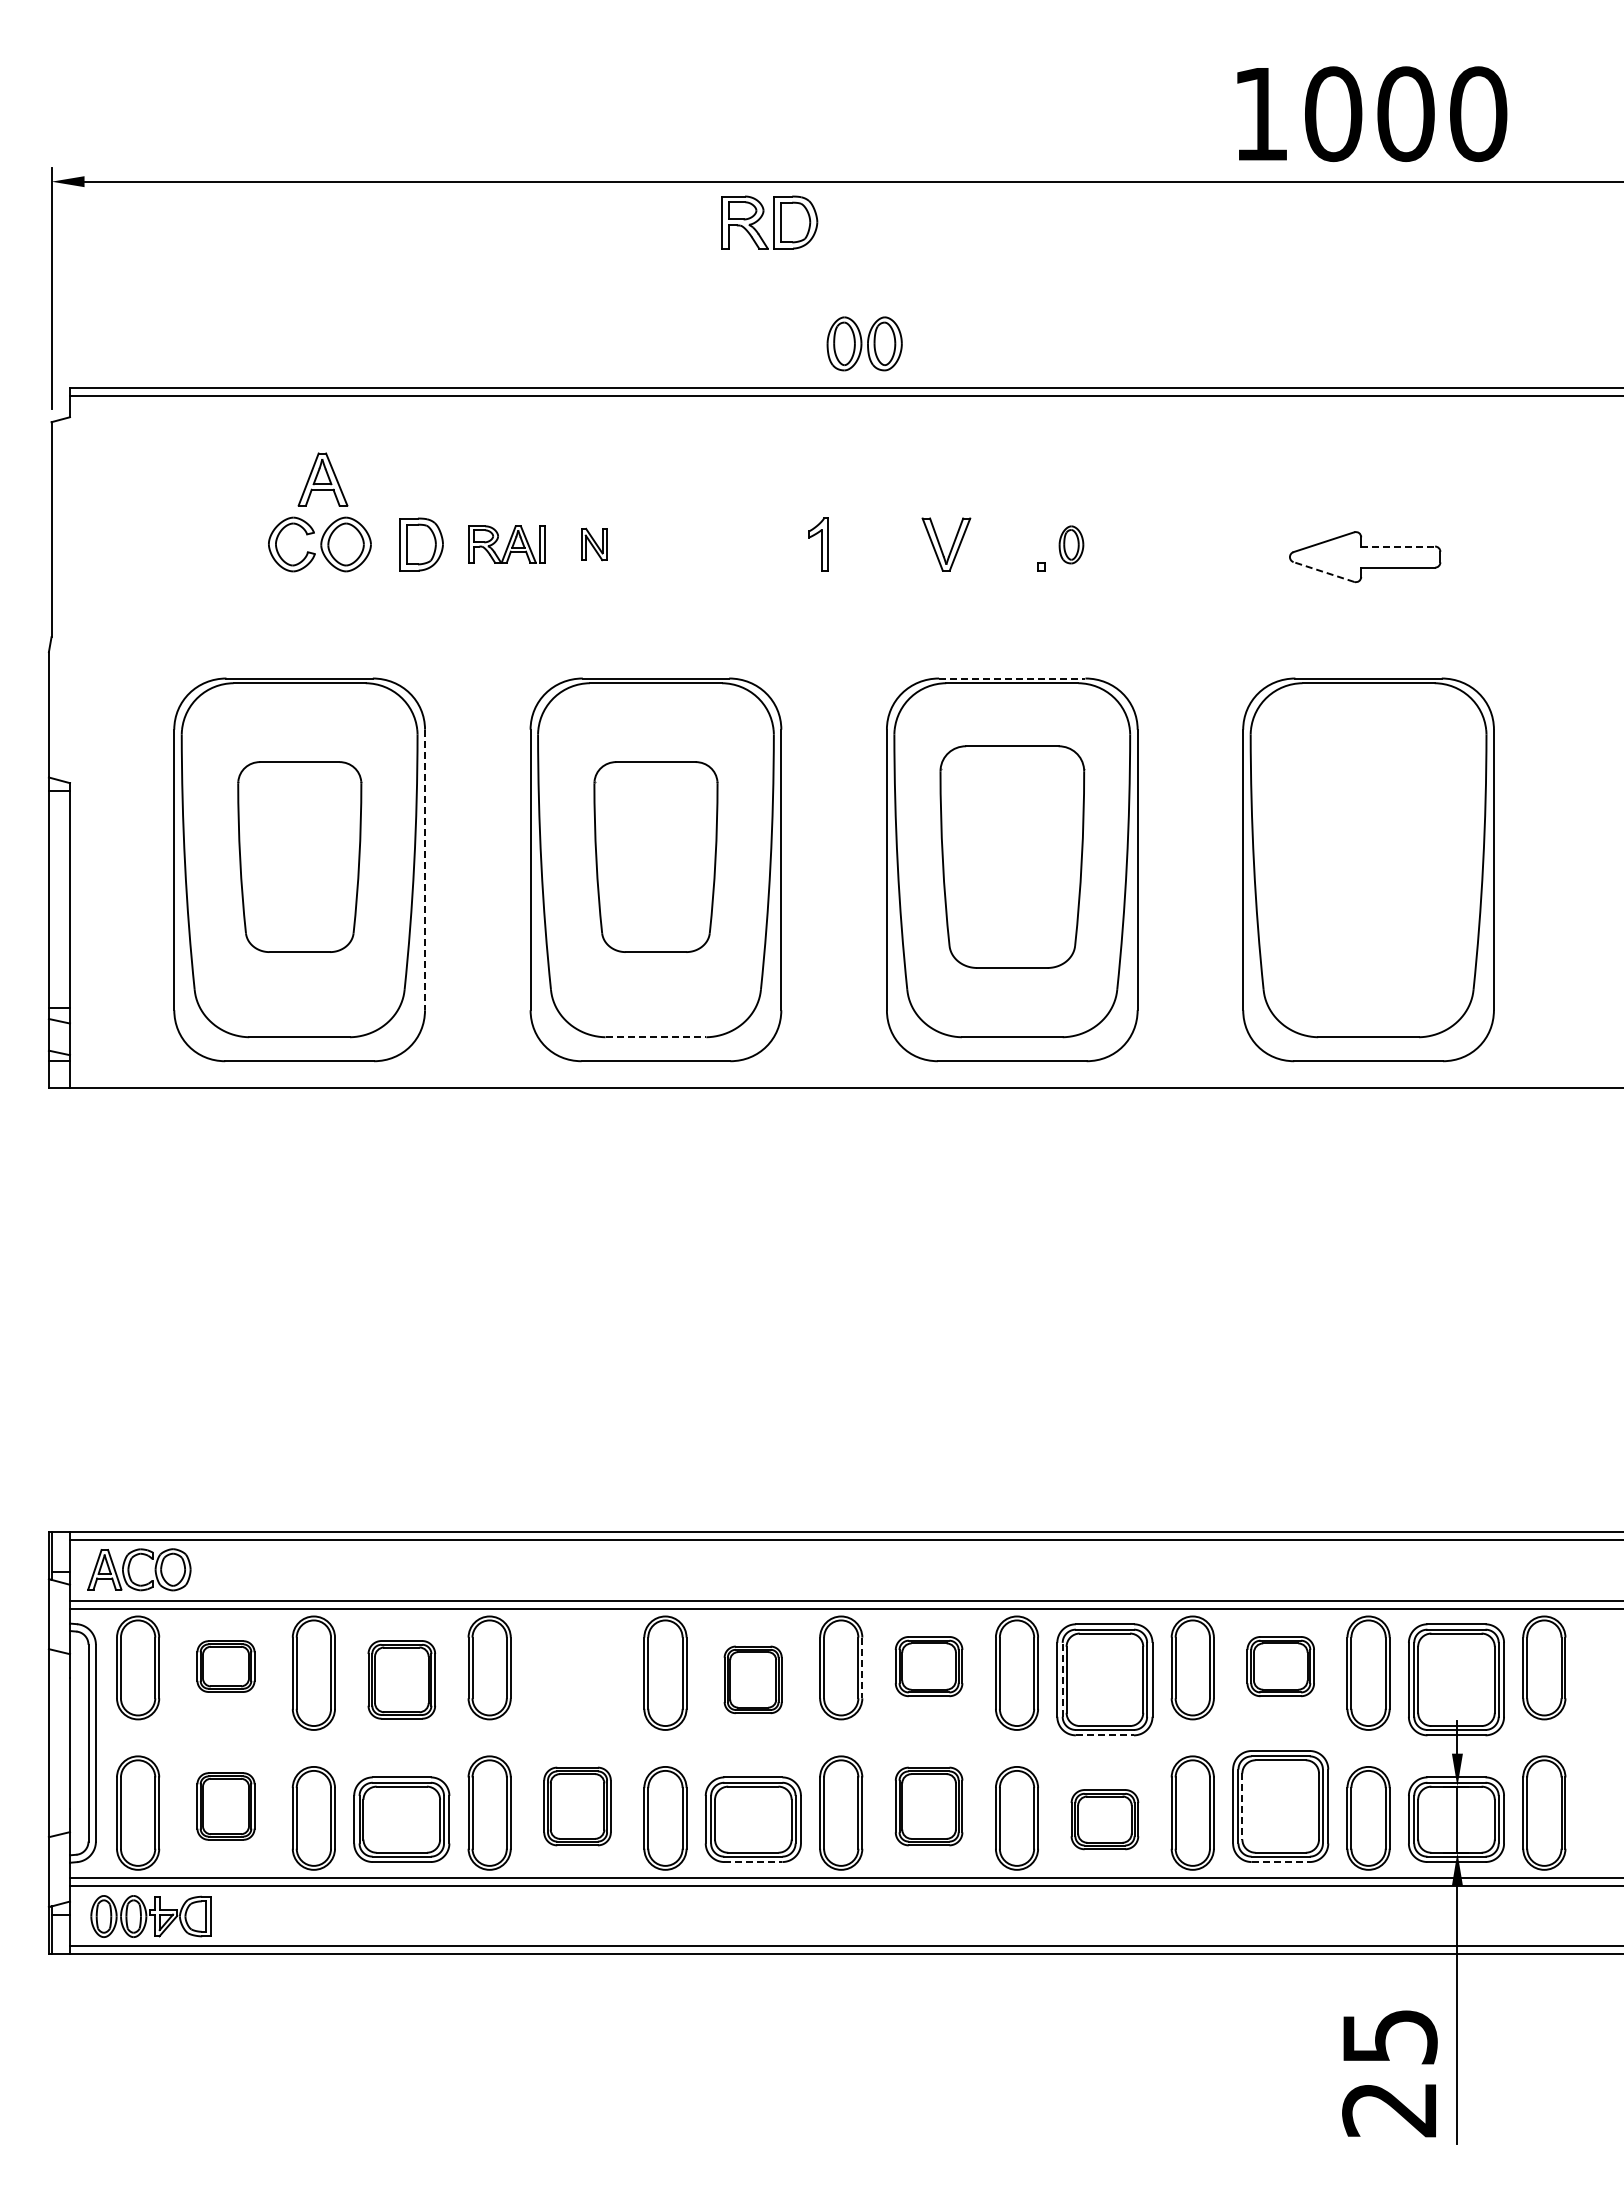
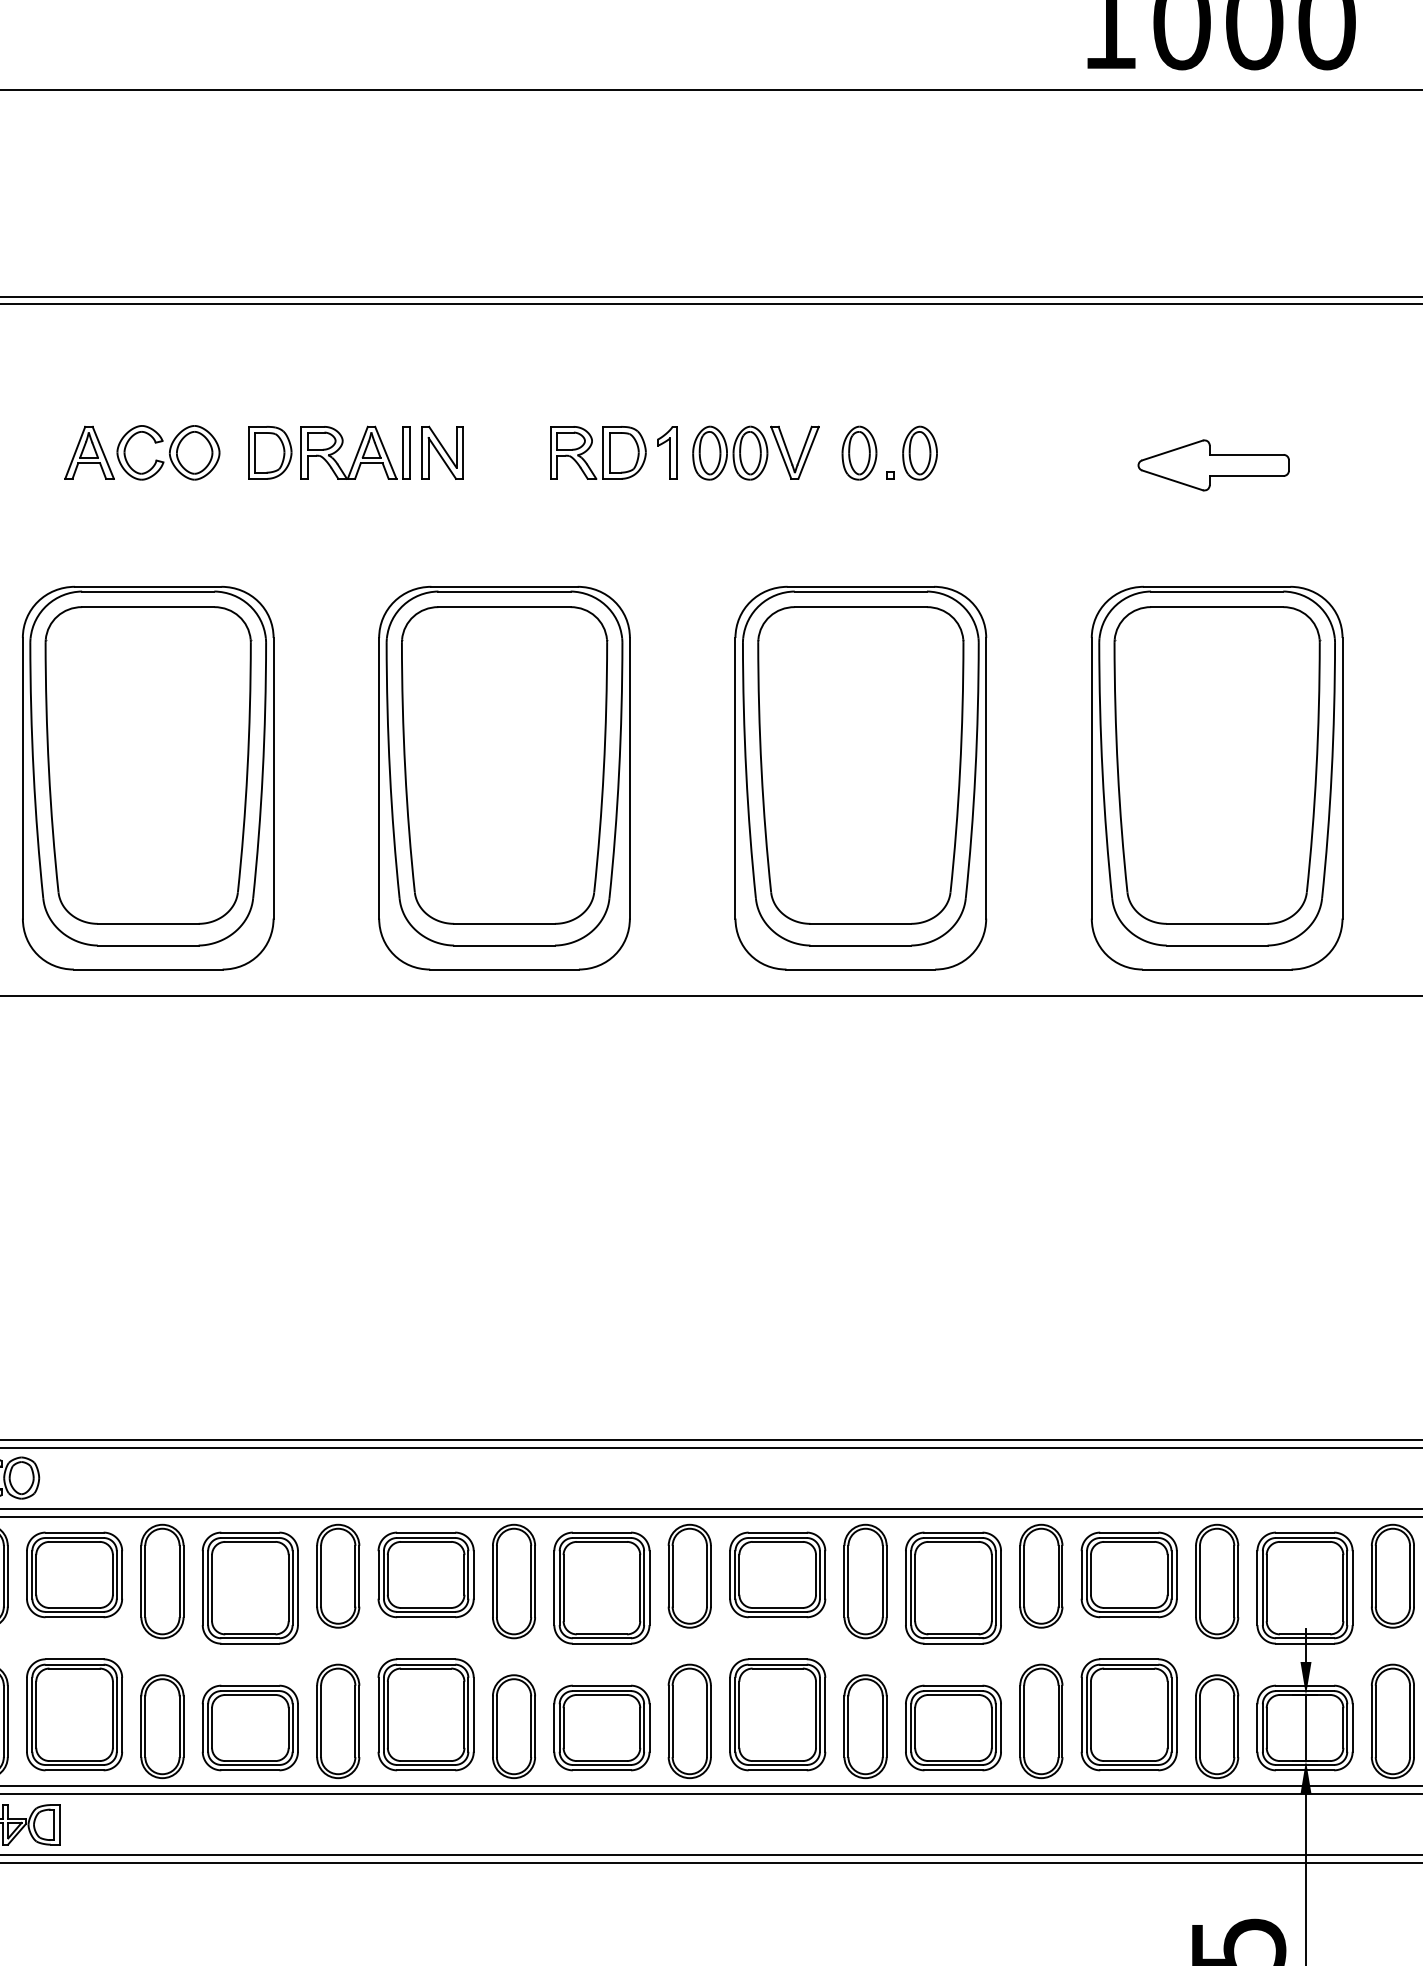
part: (769, 222) -> (598, 452), moved
part: (864, 343) -> (730, 452), moved
part: (322, 479) -> (89, 452), moved
part: (507, 544) -> (356, 452), size x1.43
part: (594, 544) -> (443, 452), size x1.67
part: (1010, 544) -> (859, 452), added
part: (1071, 544) -> (920, 452), size x1.43
line: (1398, 546) -> (1247, 454), dashed -> solid
line: (1323, 572) -> (1172, 480), dashed -> solid
line: (1012, 678) -> (861, 586), dashed -> solid
part: (299, 856) -> (148, 764), size x1.67
part: (655, 856) -> (504, 764), size x1.67
part: (1012, 856) -> (861, 764), size x1.43
part: (1368, 856) -> (1217, 764), added
line: (425, 870) -> (274, 778), dashed -> solid
line: (656, 1037) -> (505, 945), dashed -> solid
part: (225, 1666) -> (74, 1574), size x1.67
part: (577, 1666) -> (426, 1574), added
part: (928, 1666) -> (777, 1574), size x1.43
part: (1280, 1666) -> (1129, 1574), size x1.43
line: (862, 1668) -> (711, 1576), dashed -> solid
part: (401, 1679) -> (250, 1587), size x1.43
part: (752, 1679) -> (601, 1587), size x1.67
line: (1062, 1679) -> (911, 1587), dashed -> solid
line: (1105, 1735) -> (954, 1643), dashed -> solid
part: (225, 1806) -> (74, 1714), size x1.67
part: (577, 1806) -> (426, 1714), size x1.43
part: (928, 1806) -> (777, 1714), size x1.43
line: (1242, 1807) -> (1091, 1715), dashed -> solid
part: (1104, 1819) -> (953, 1727), size x1.43
line: (753, 1862) -> (602, 1770), dashed -> solid
line: (1281, 1862) -> (1130, 1770), dashed -> solid

